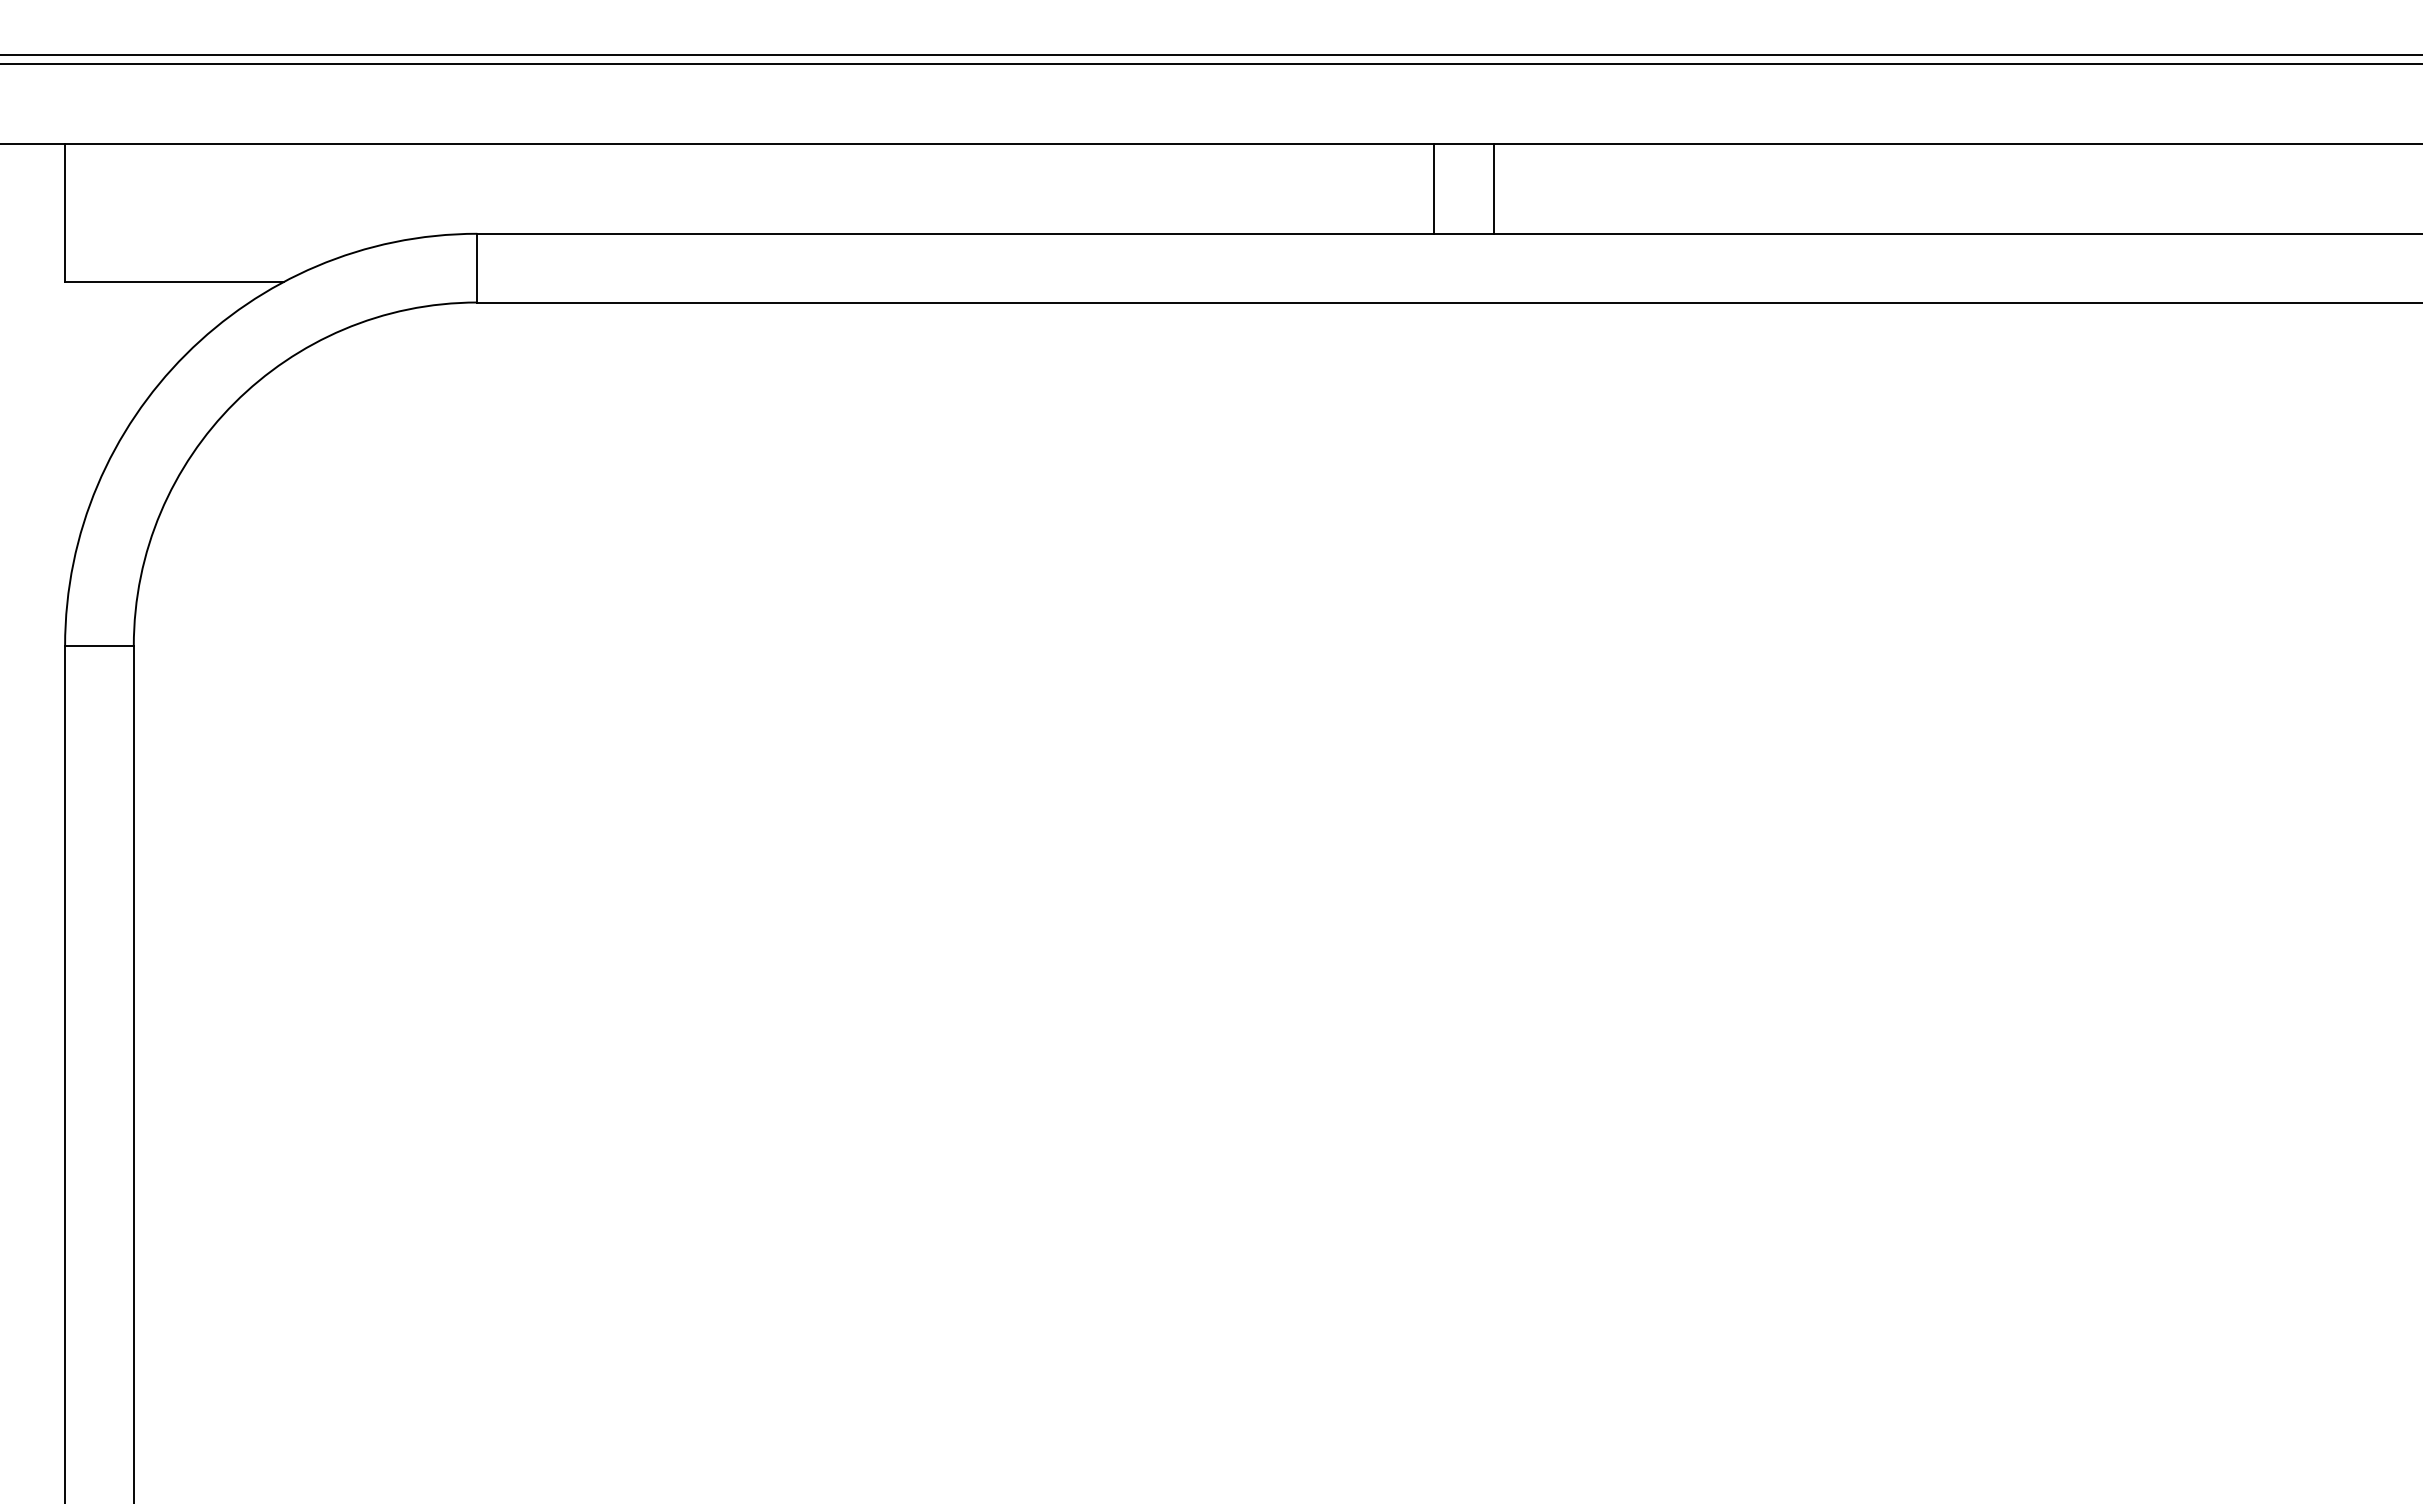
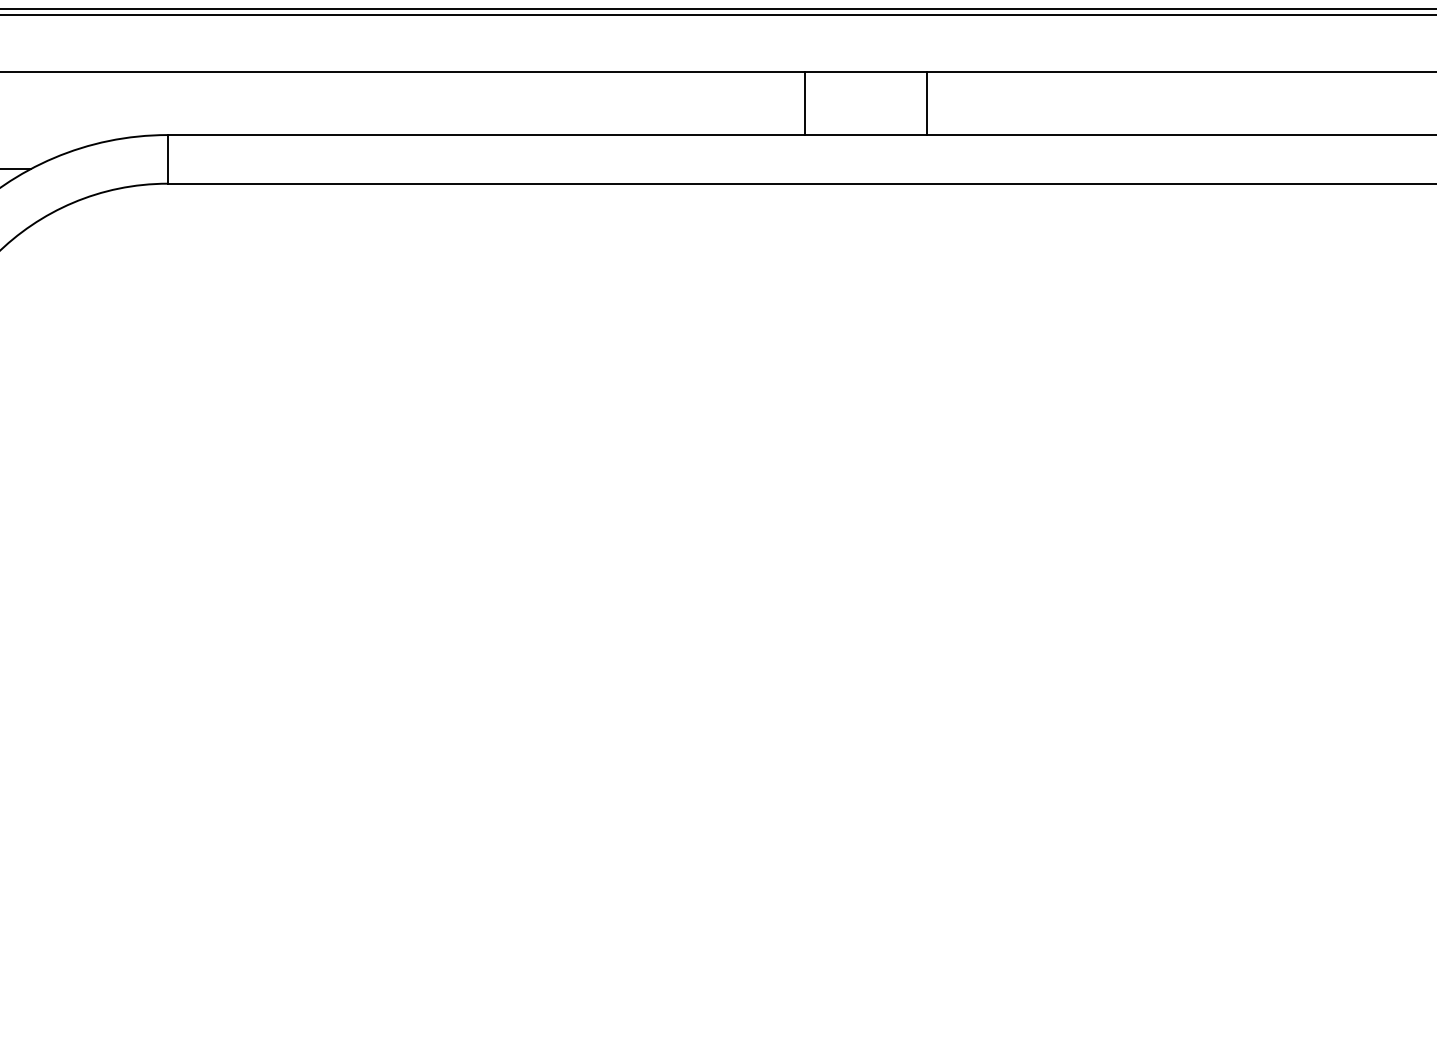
line: (1433, 188) -> (805, 102), moved
line: (1494, 188) -> (926, 102), moved

